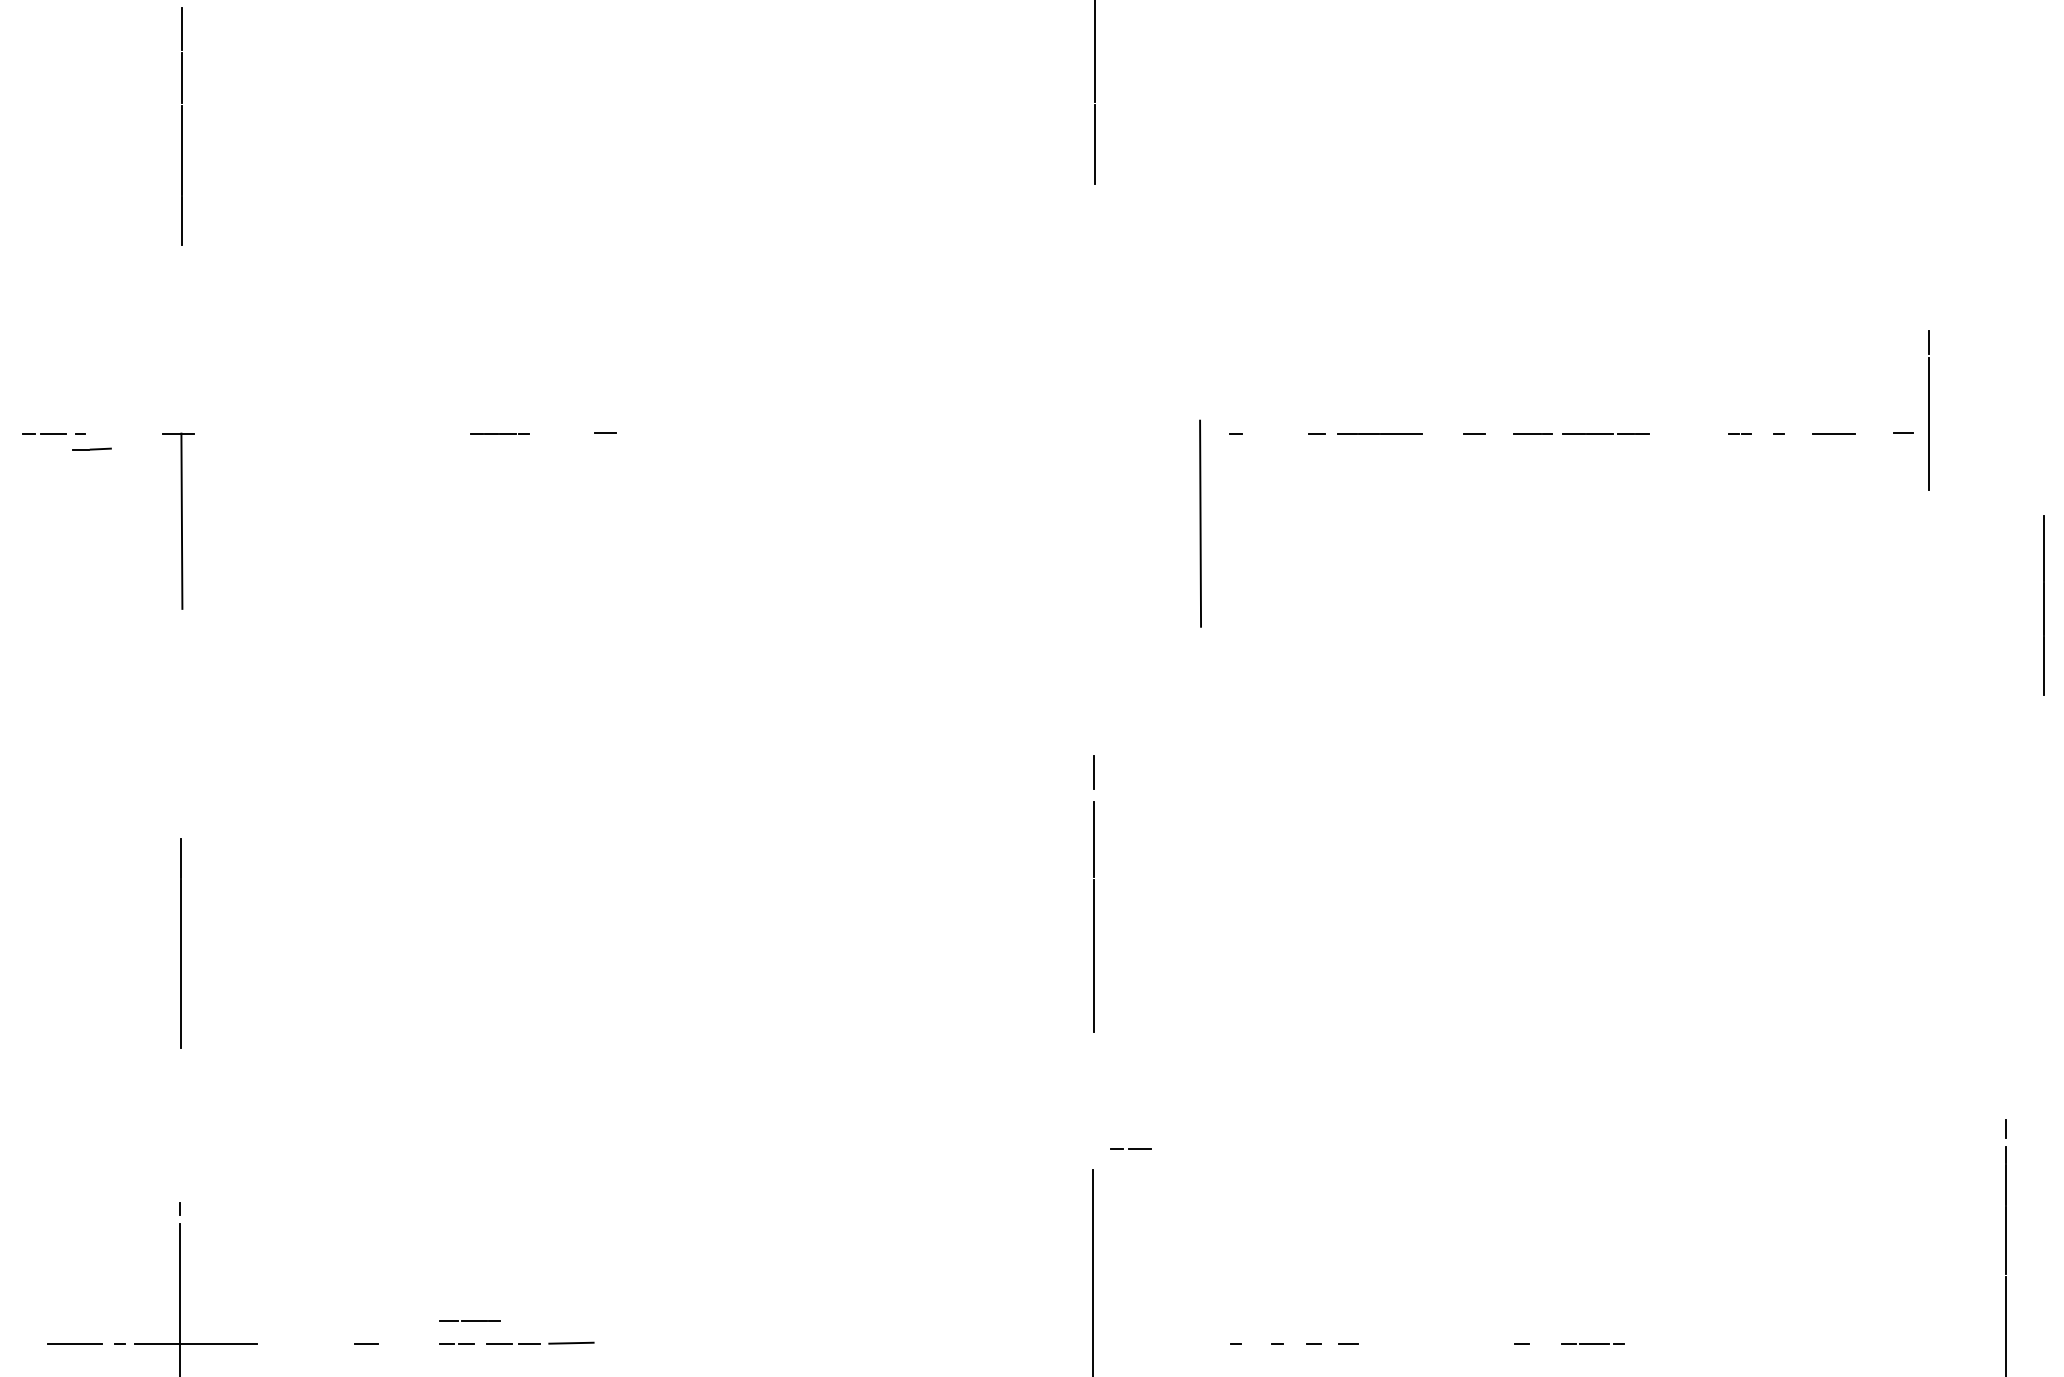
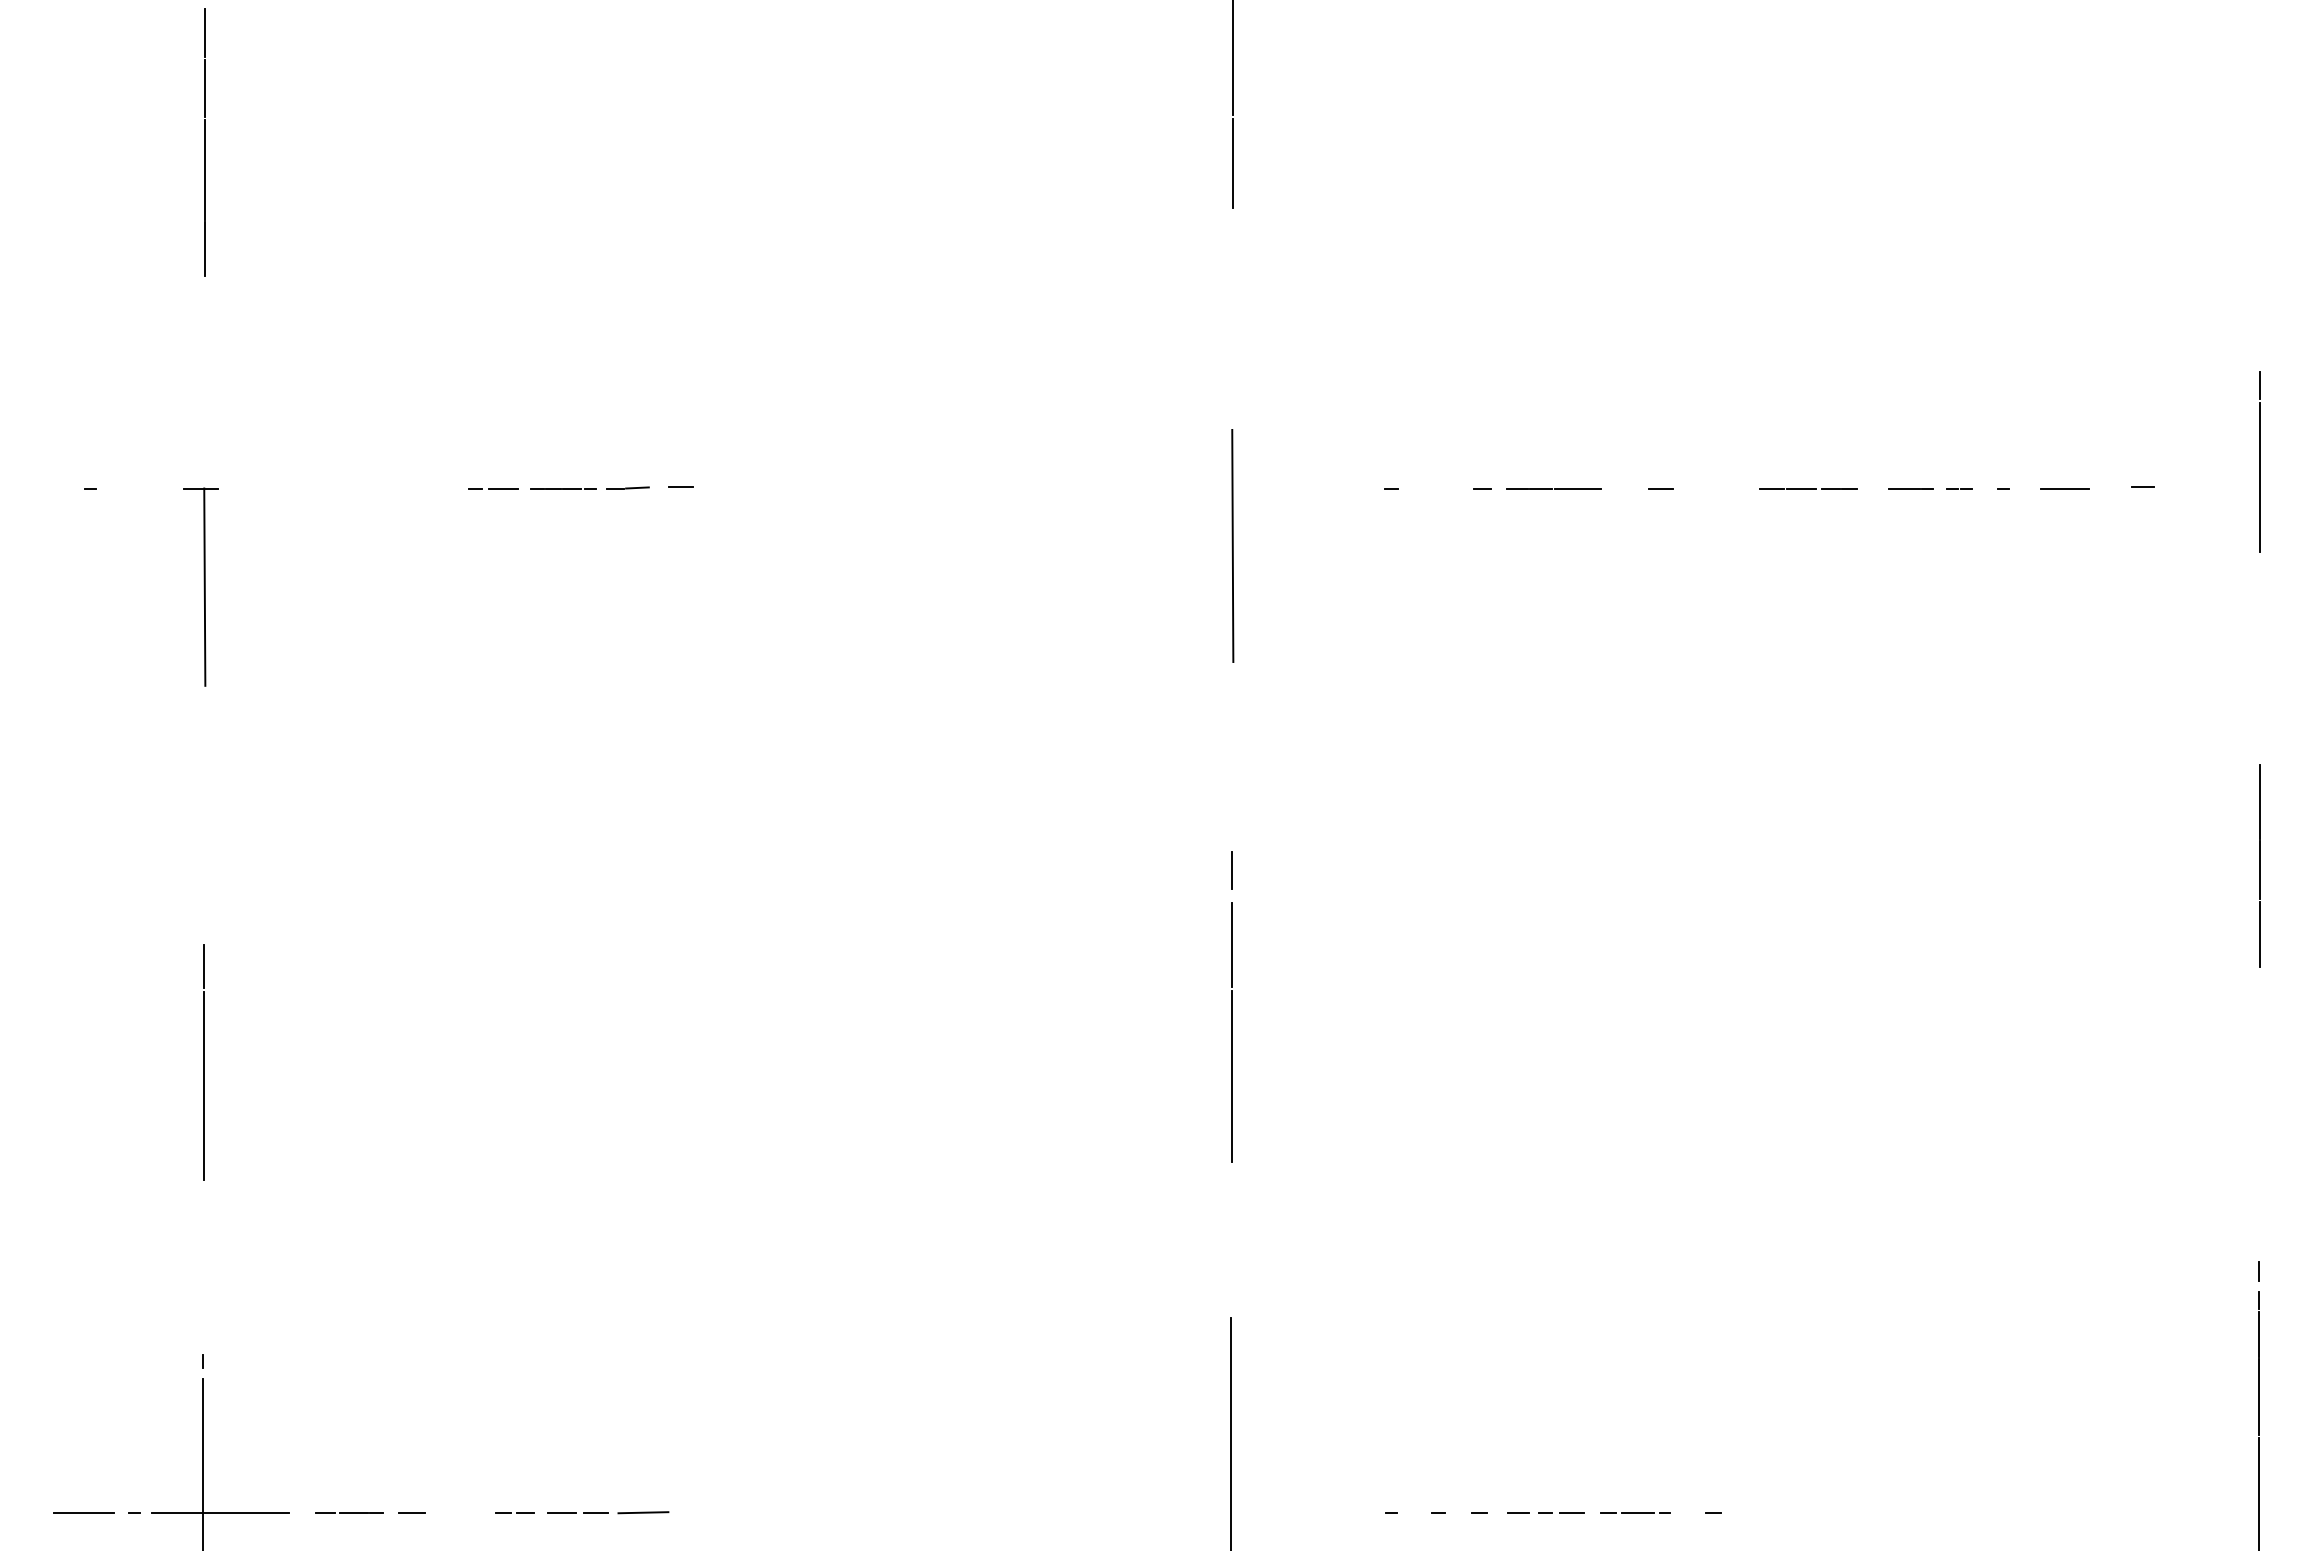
line: (1928, 409) -> (2259, 461), moved
line: (44, 433) -> (493, 488), moved
line: (1532, 433) -> (1910, 488), moved
line: (91, 448) -> (627, 487), moved
line: (1200, 523) -> (1232, 545), moved
line: (2043, 605) -> (2259, 865), moved
line: (1131, 1148) -> (1561, 1512), moved
line: (470, 1319) -> (349, 1512), moved
line: (1592, 1343) -> (1635, 1512), moved

